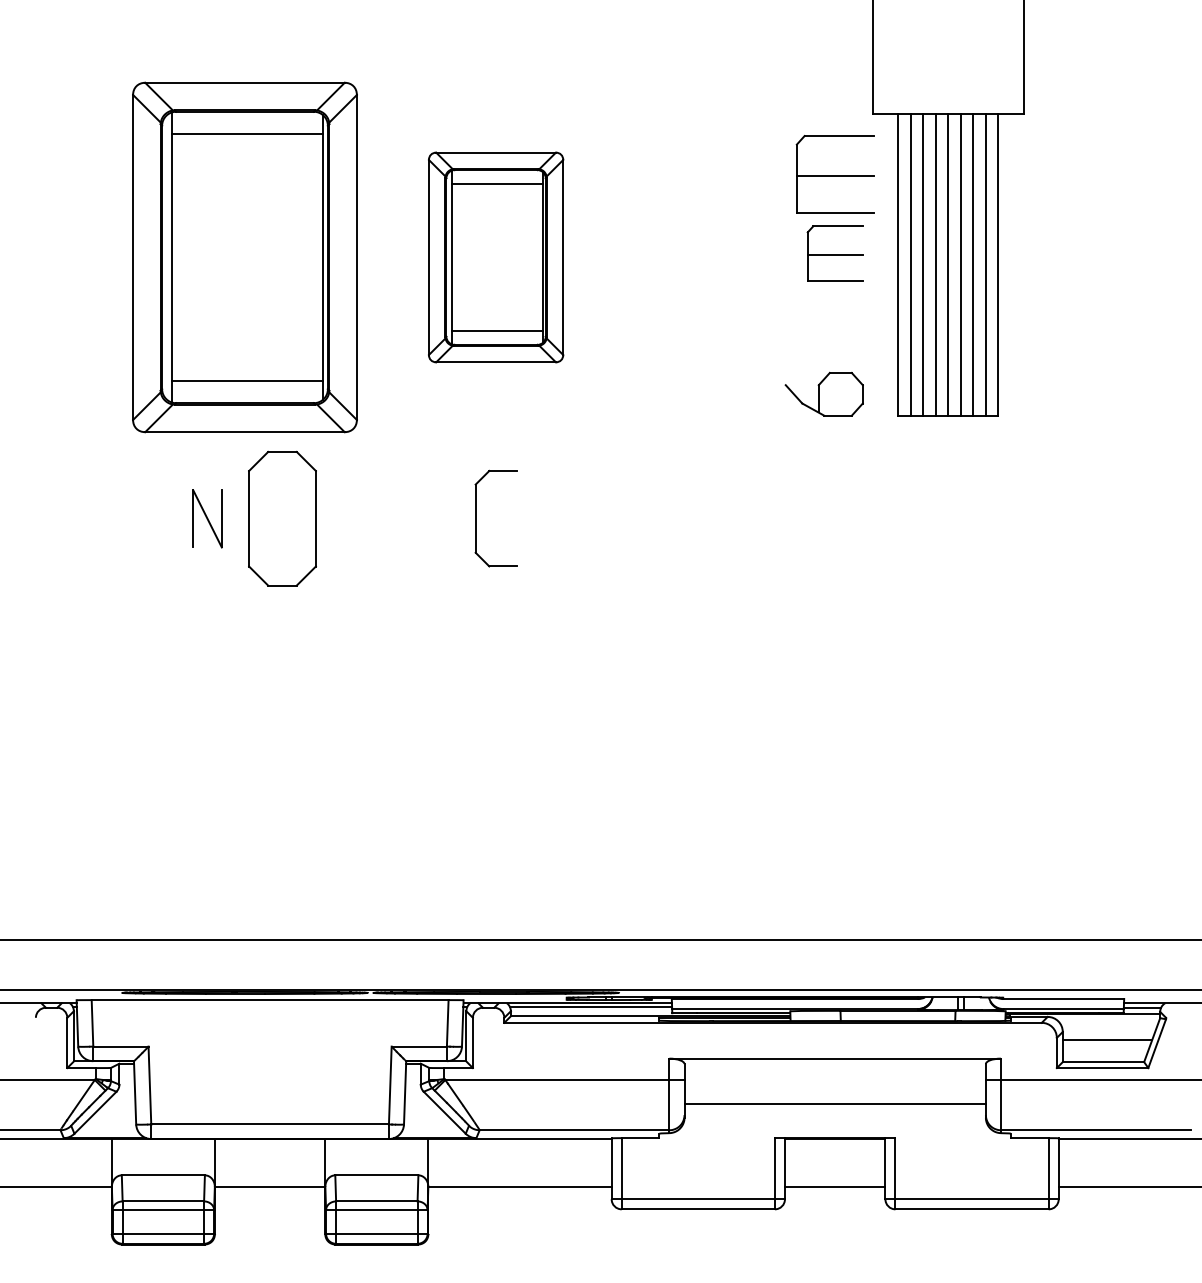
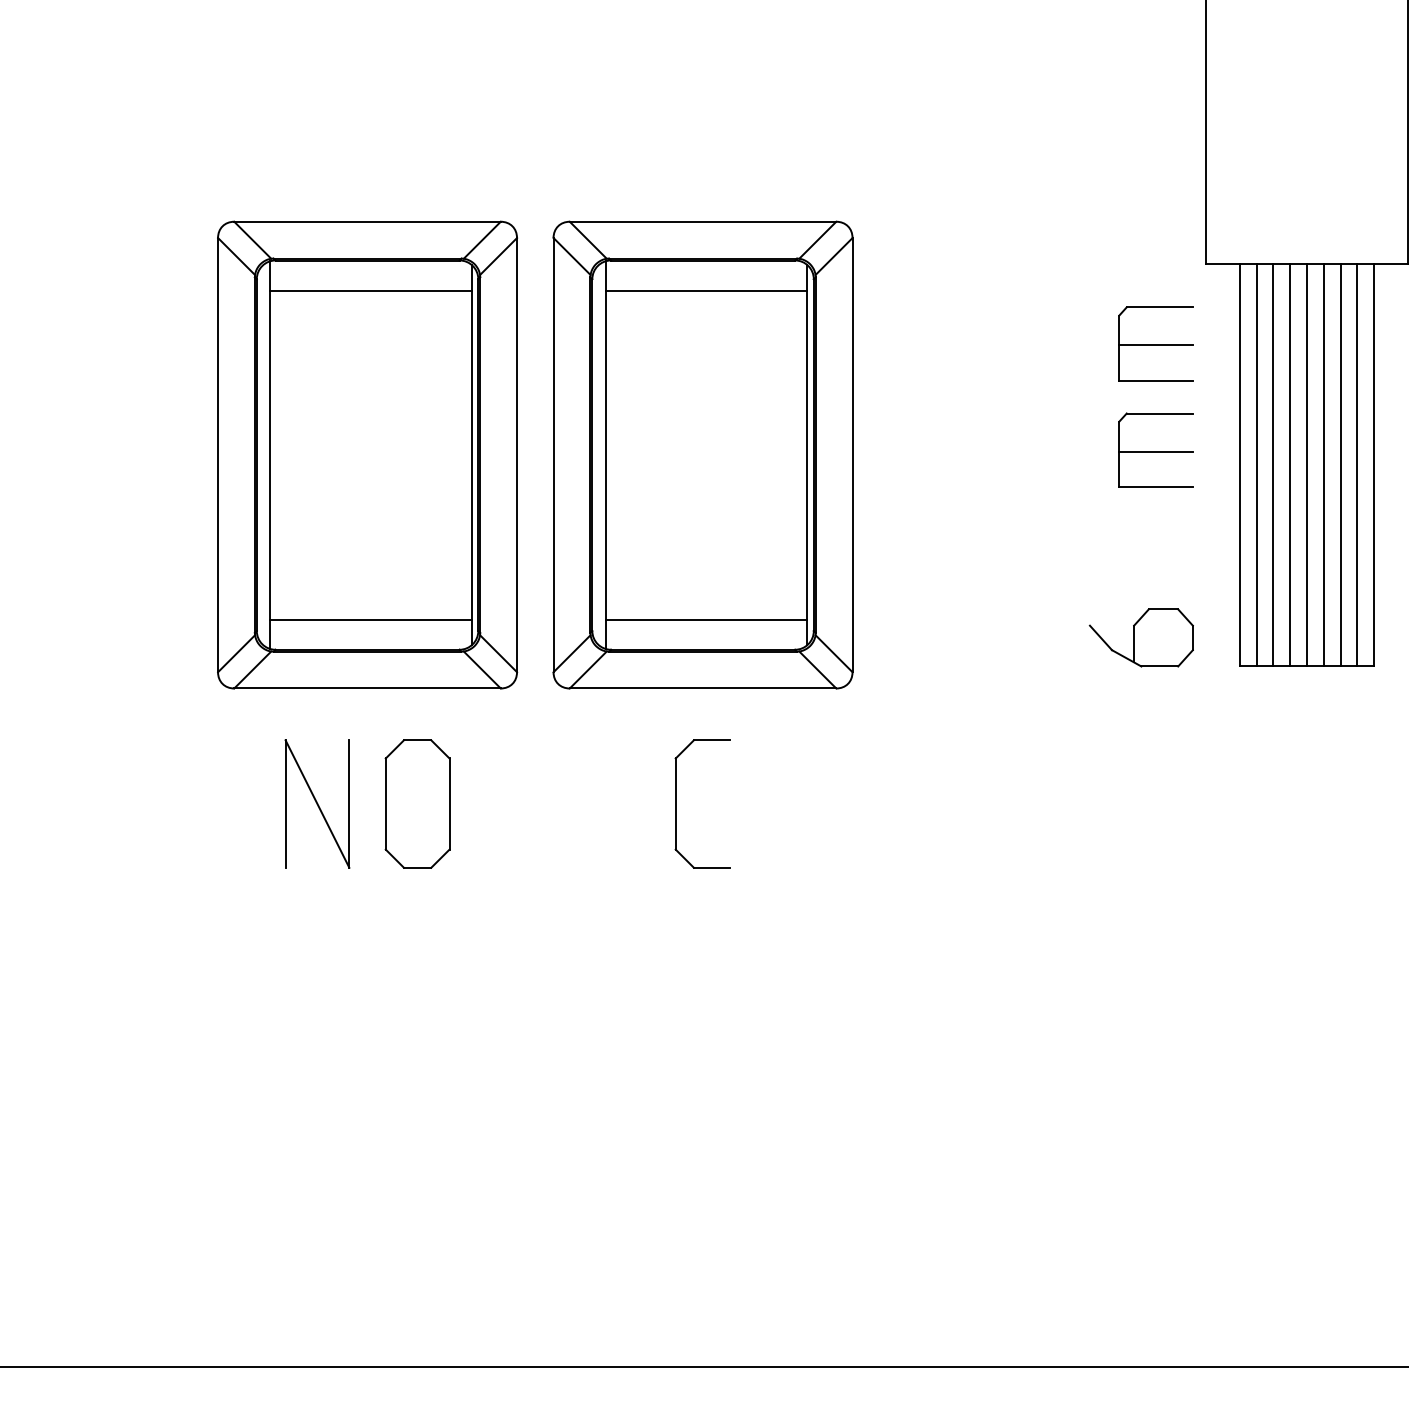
part: (834, 173) -> (1155, 342), size x0.71
part: (495, 257) -> (702, 455), size x1.67
part: (207, 518) -> (317, 803), size x1.67
part: (282, 518) -> (417, 803), size x0.71

